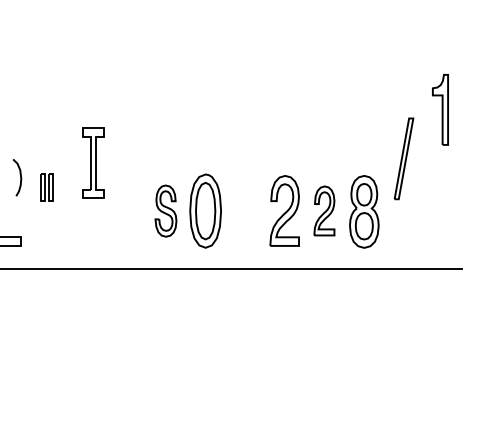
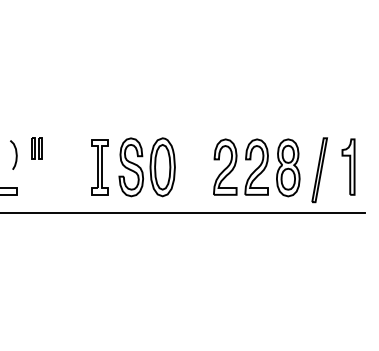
part: (440, 109) -> (348, 166), moved
part: (403, 158) -> (319, 169), moved
part: (93, 162) -> (100, 166), moved
curve: (20, 177) -> (16, 154), moved
part: (165, 210) -> (130, 166), size x1.43
part: (324, 210) -> (256, 166), size x1.43

